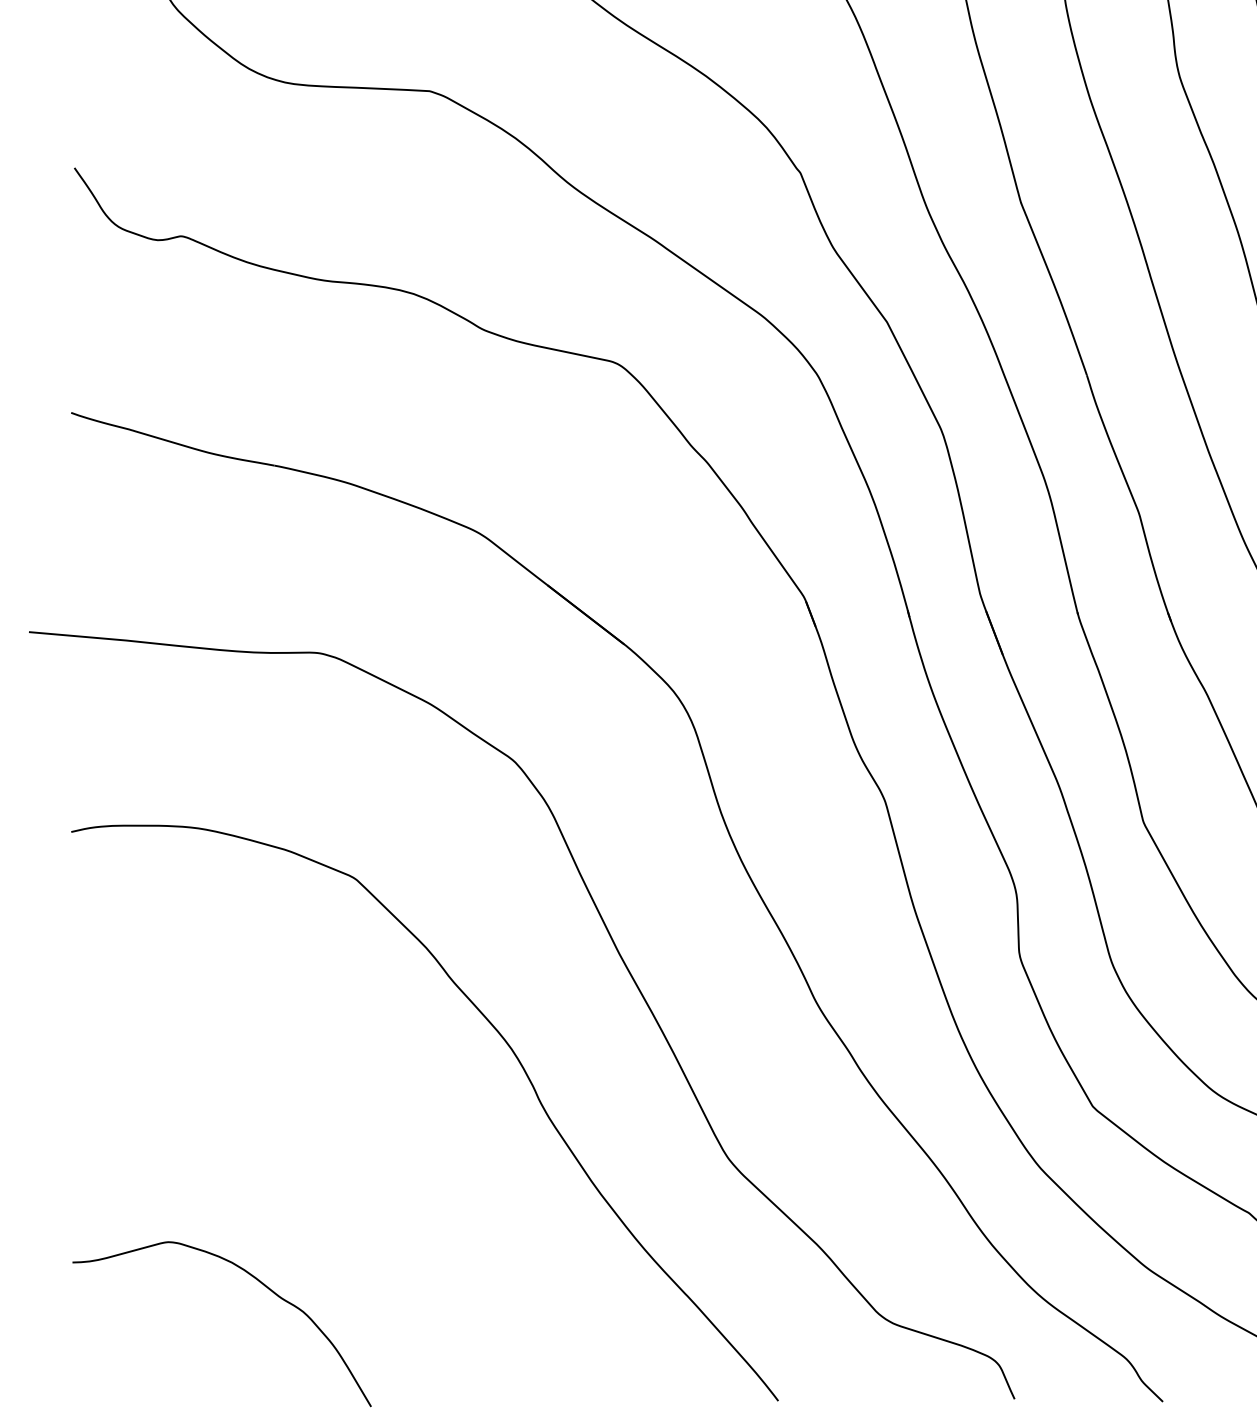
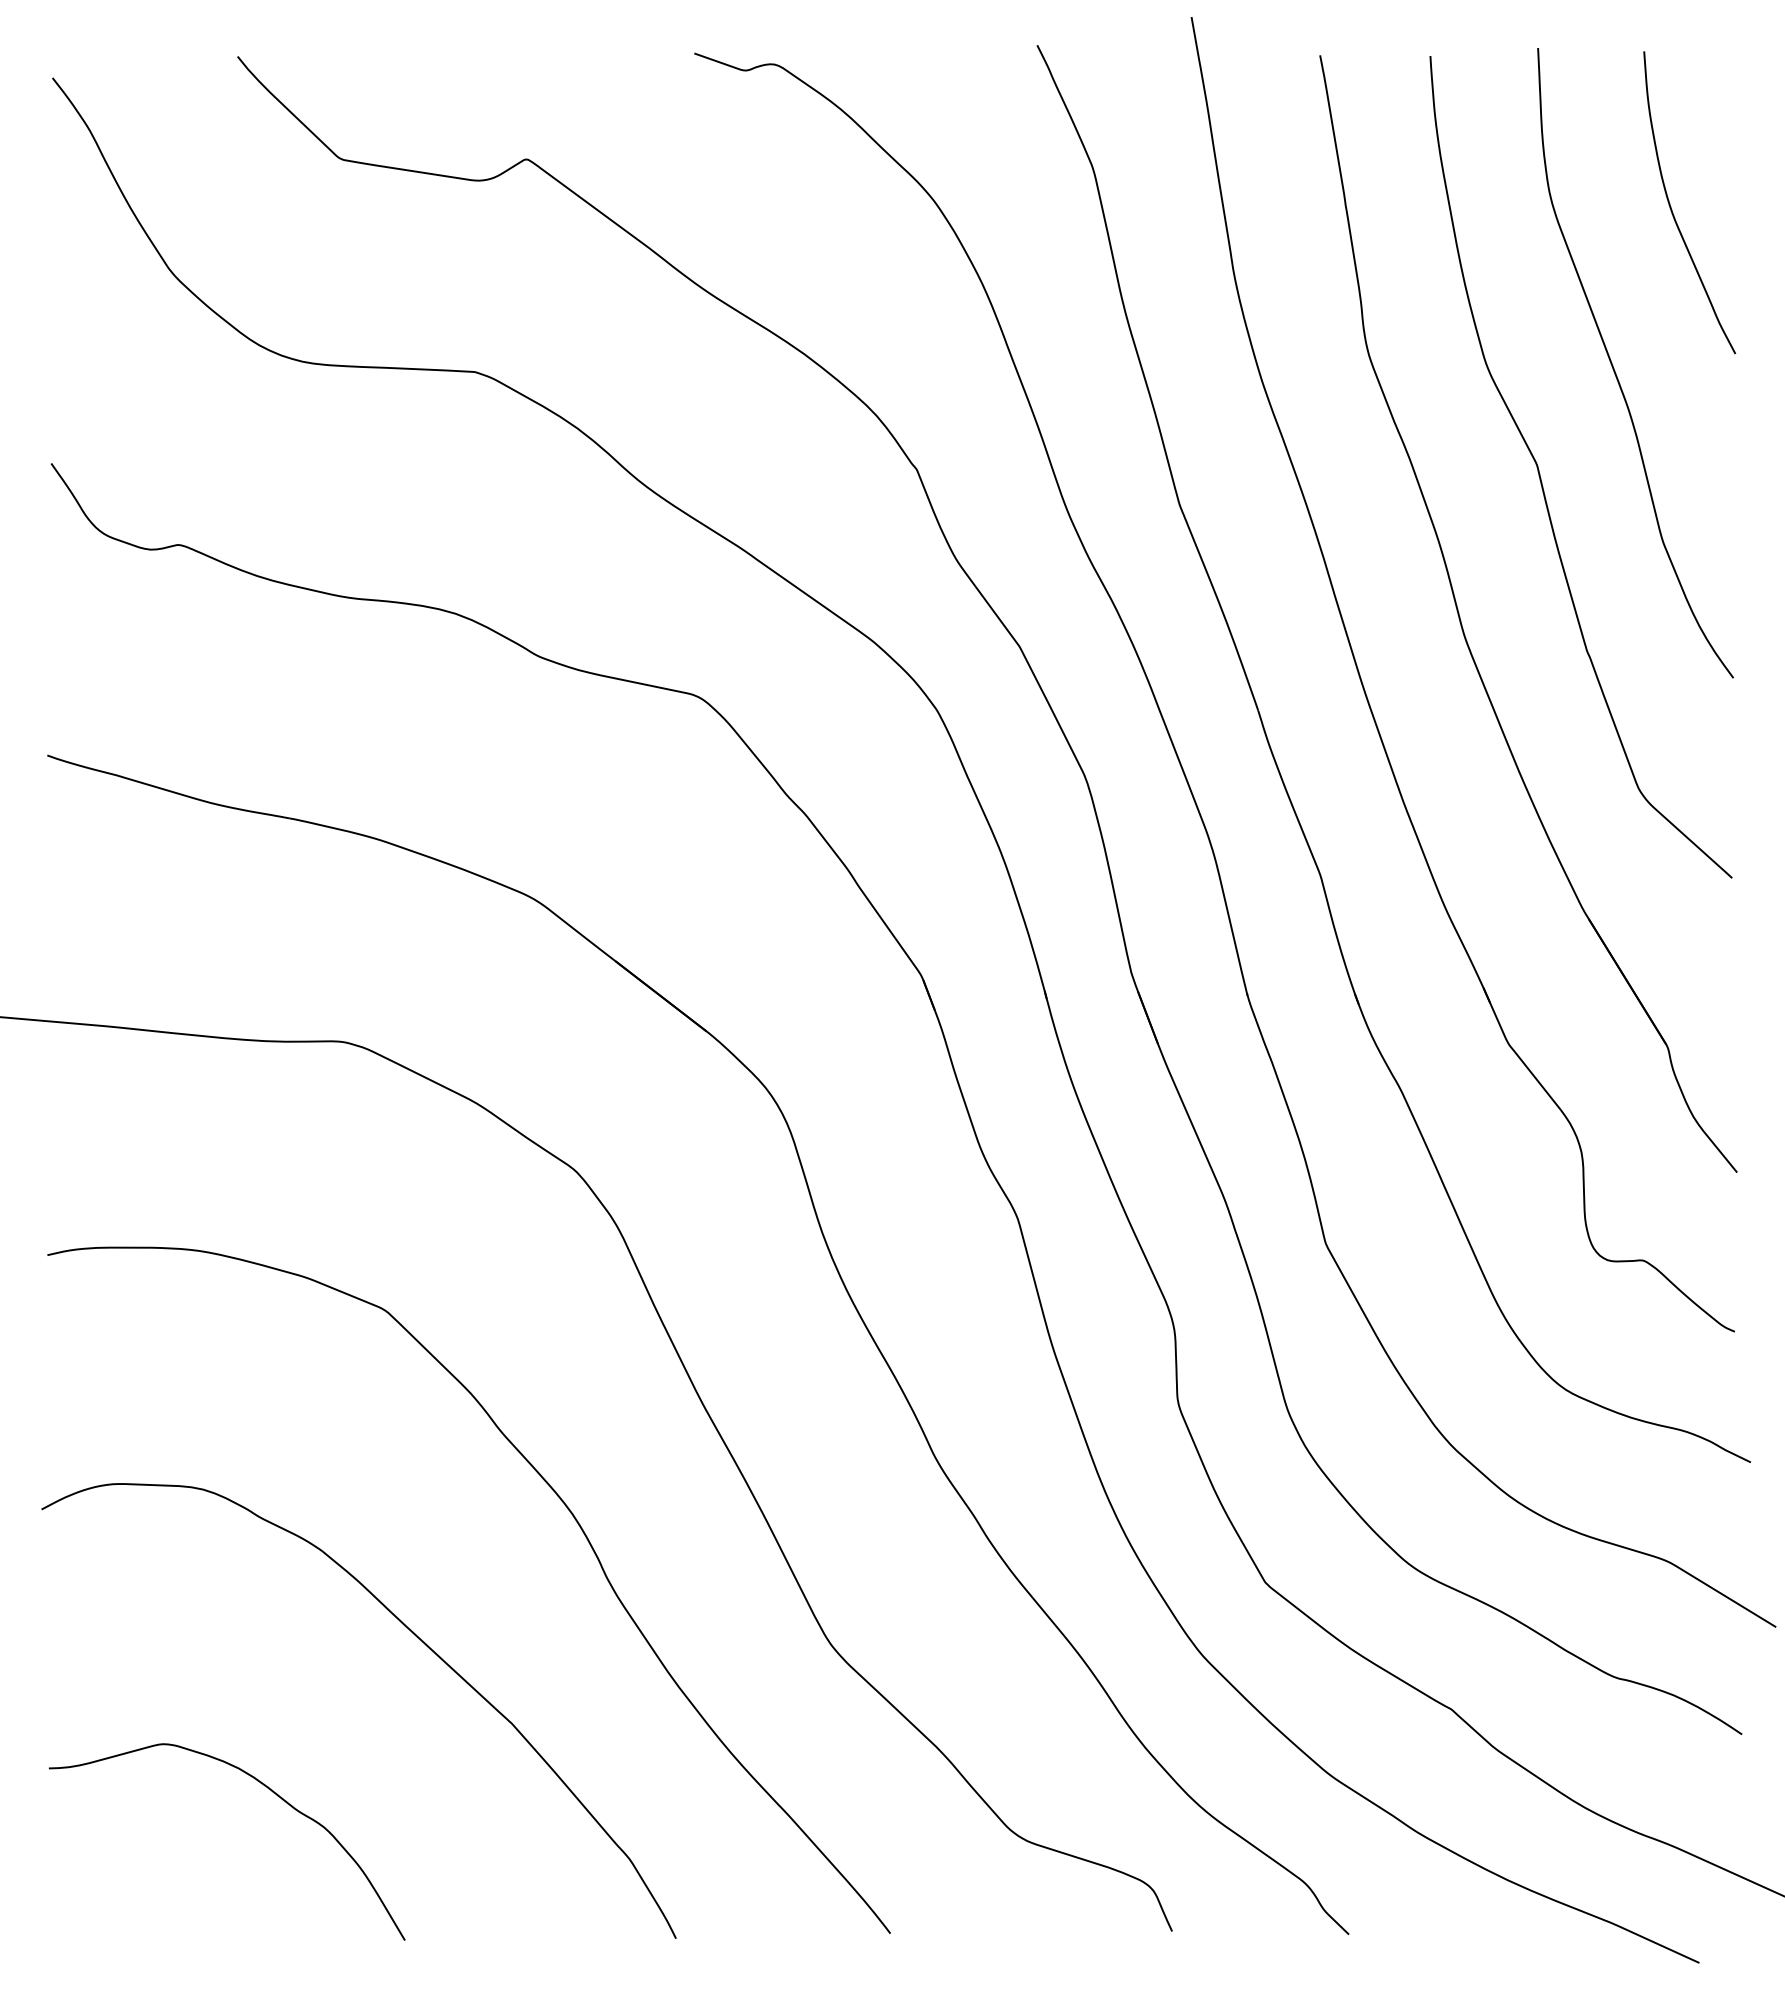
curve: (381, 1153) -> (417, 1638), added

